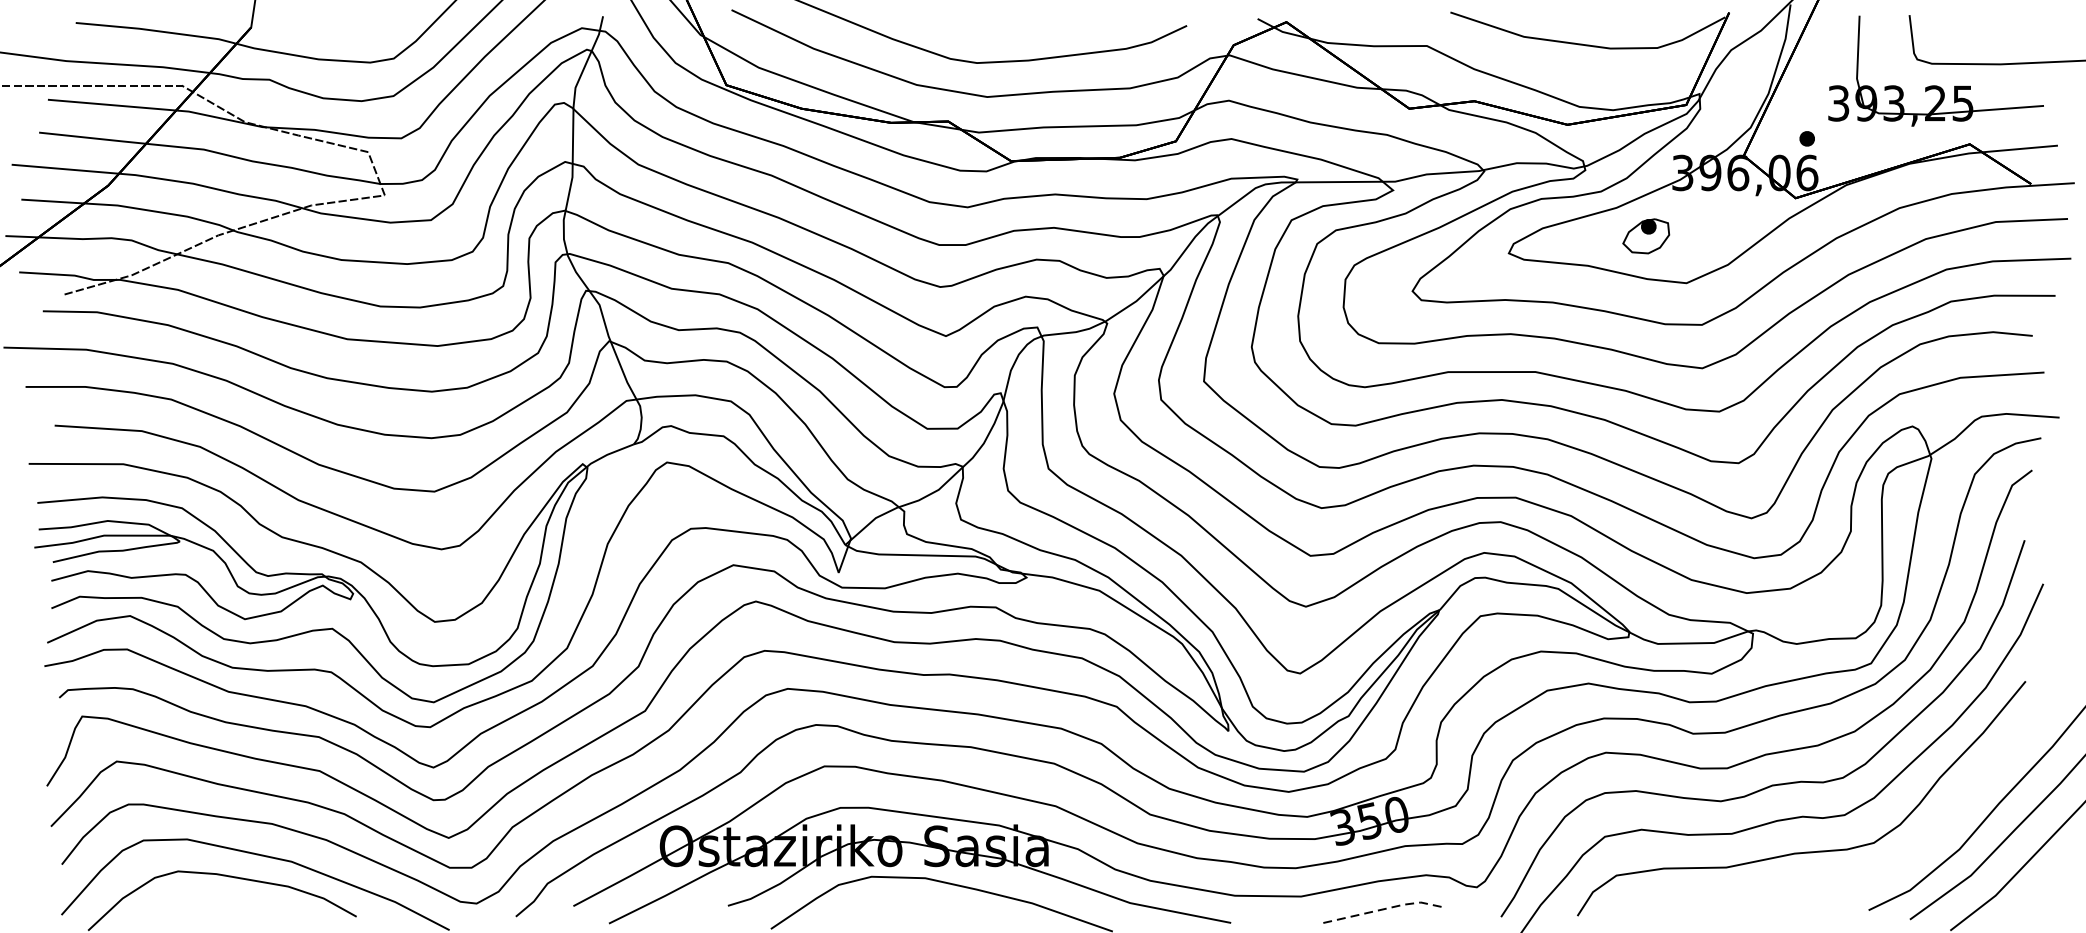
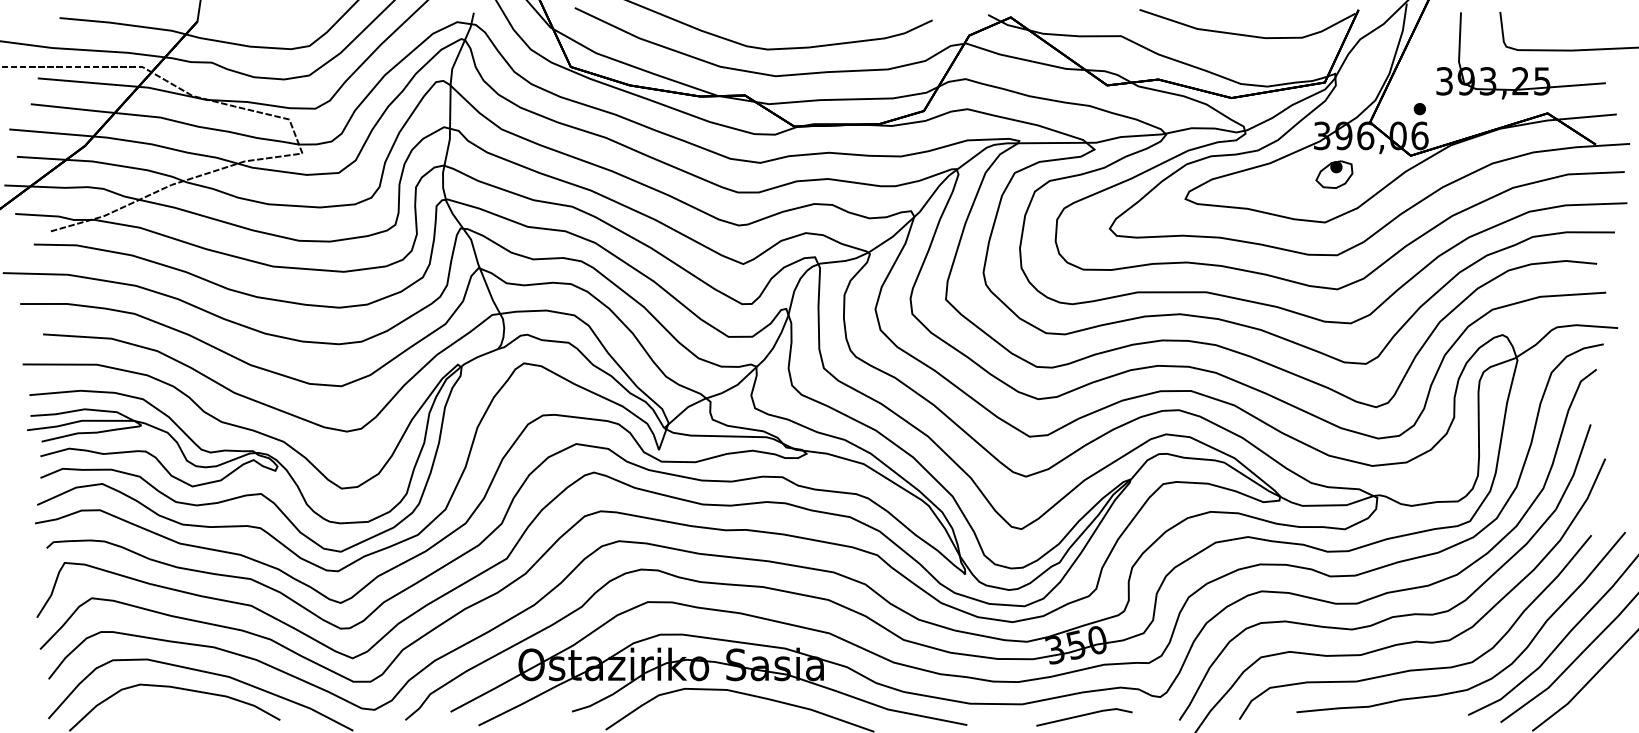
part: (1646, 236) -> (1334, 174), moved
curve: (1904, 857) -> (1496, 673), added
line: (1381, 909) -> (1085, 714), dashed -> solid

